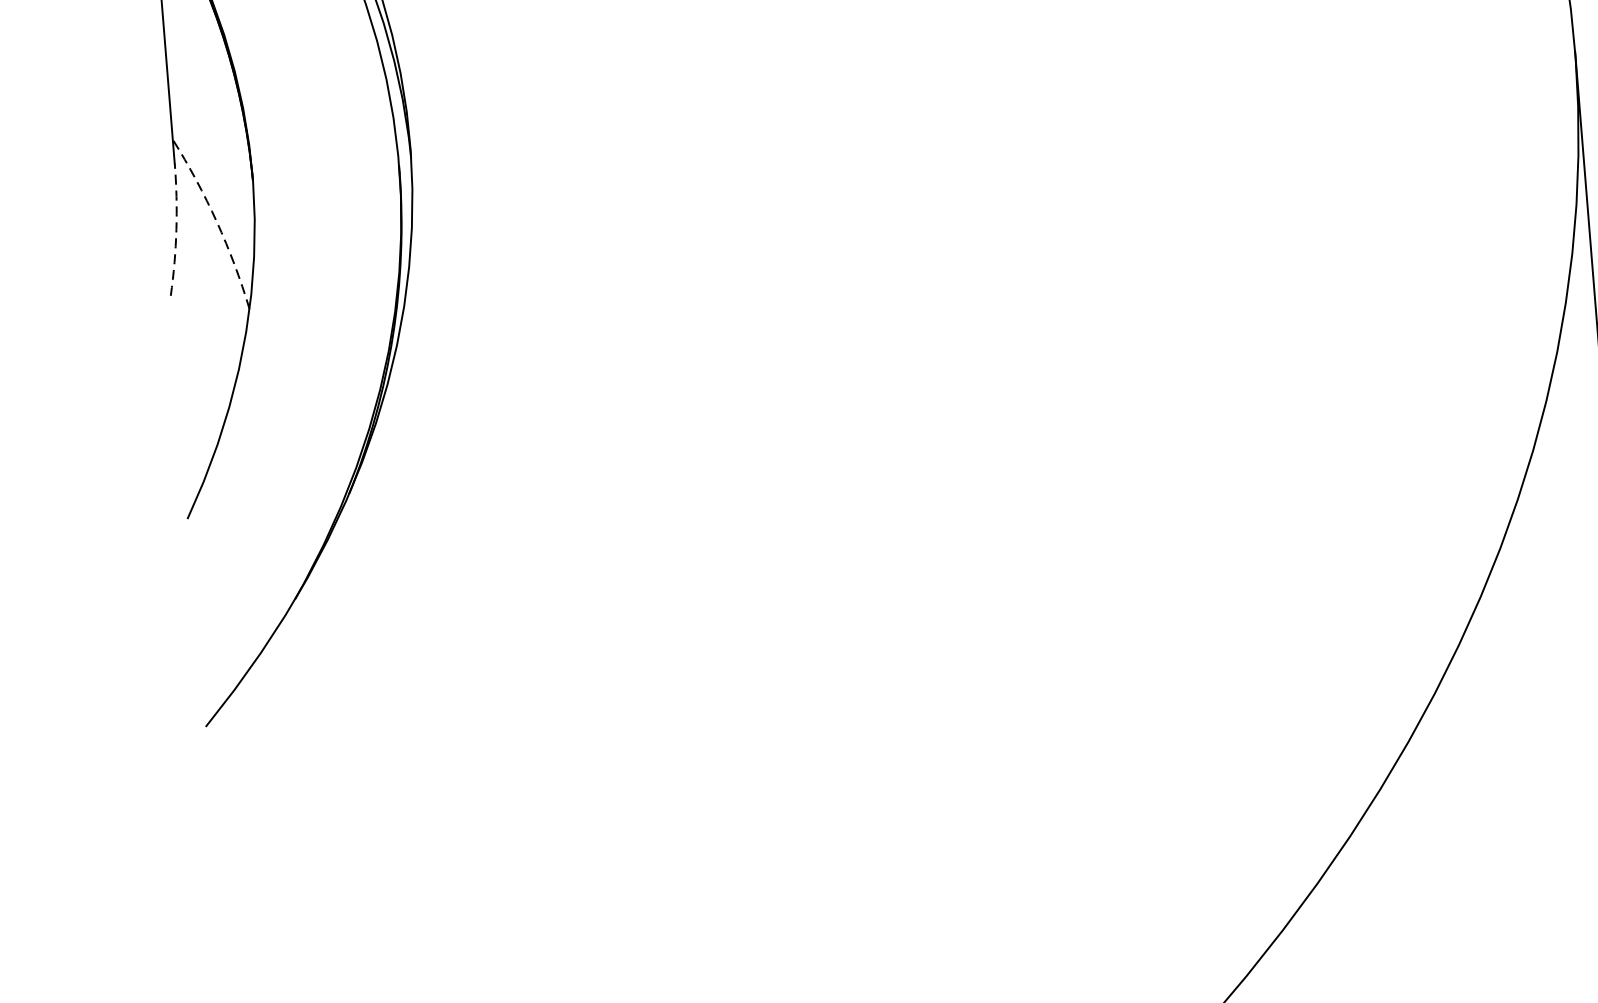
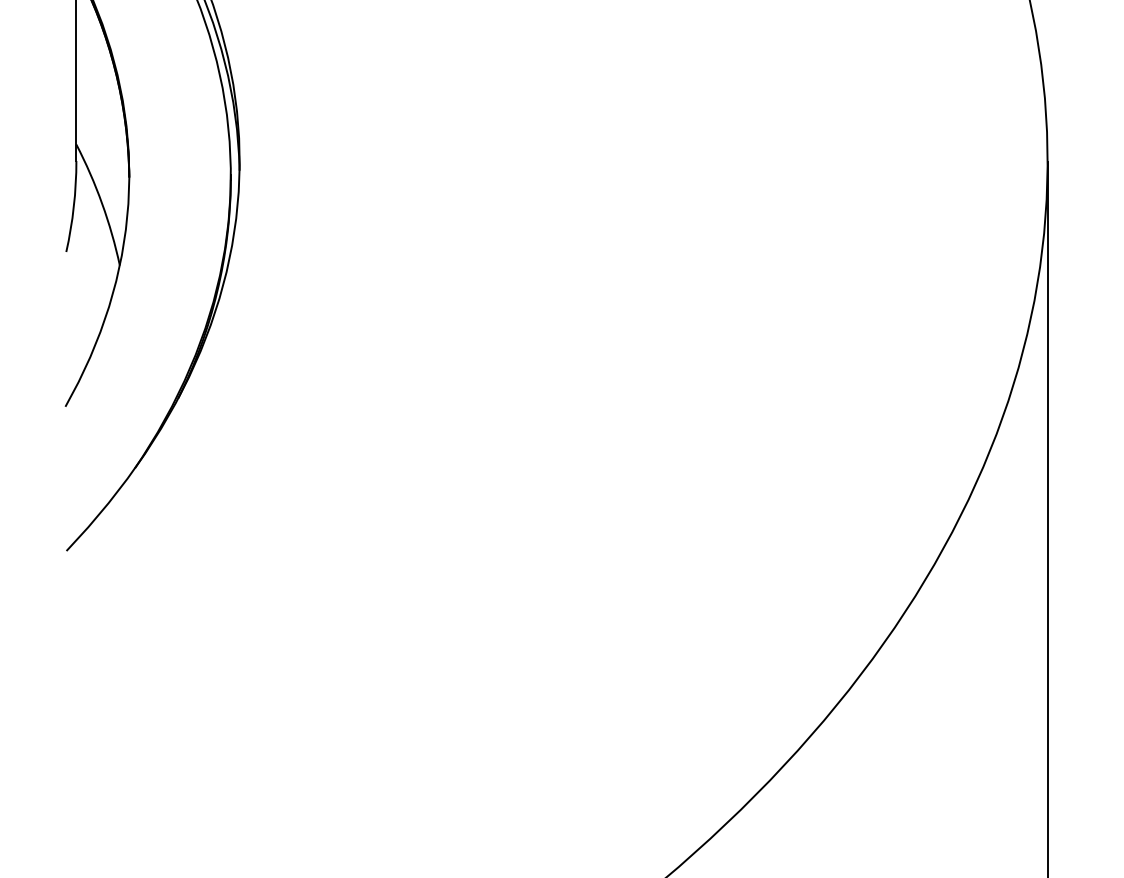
arc: (217, 221) -> (102, 203), dashed -> solid
arc: (175, 229) -> (73, 206), dashed -> solid

